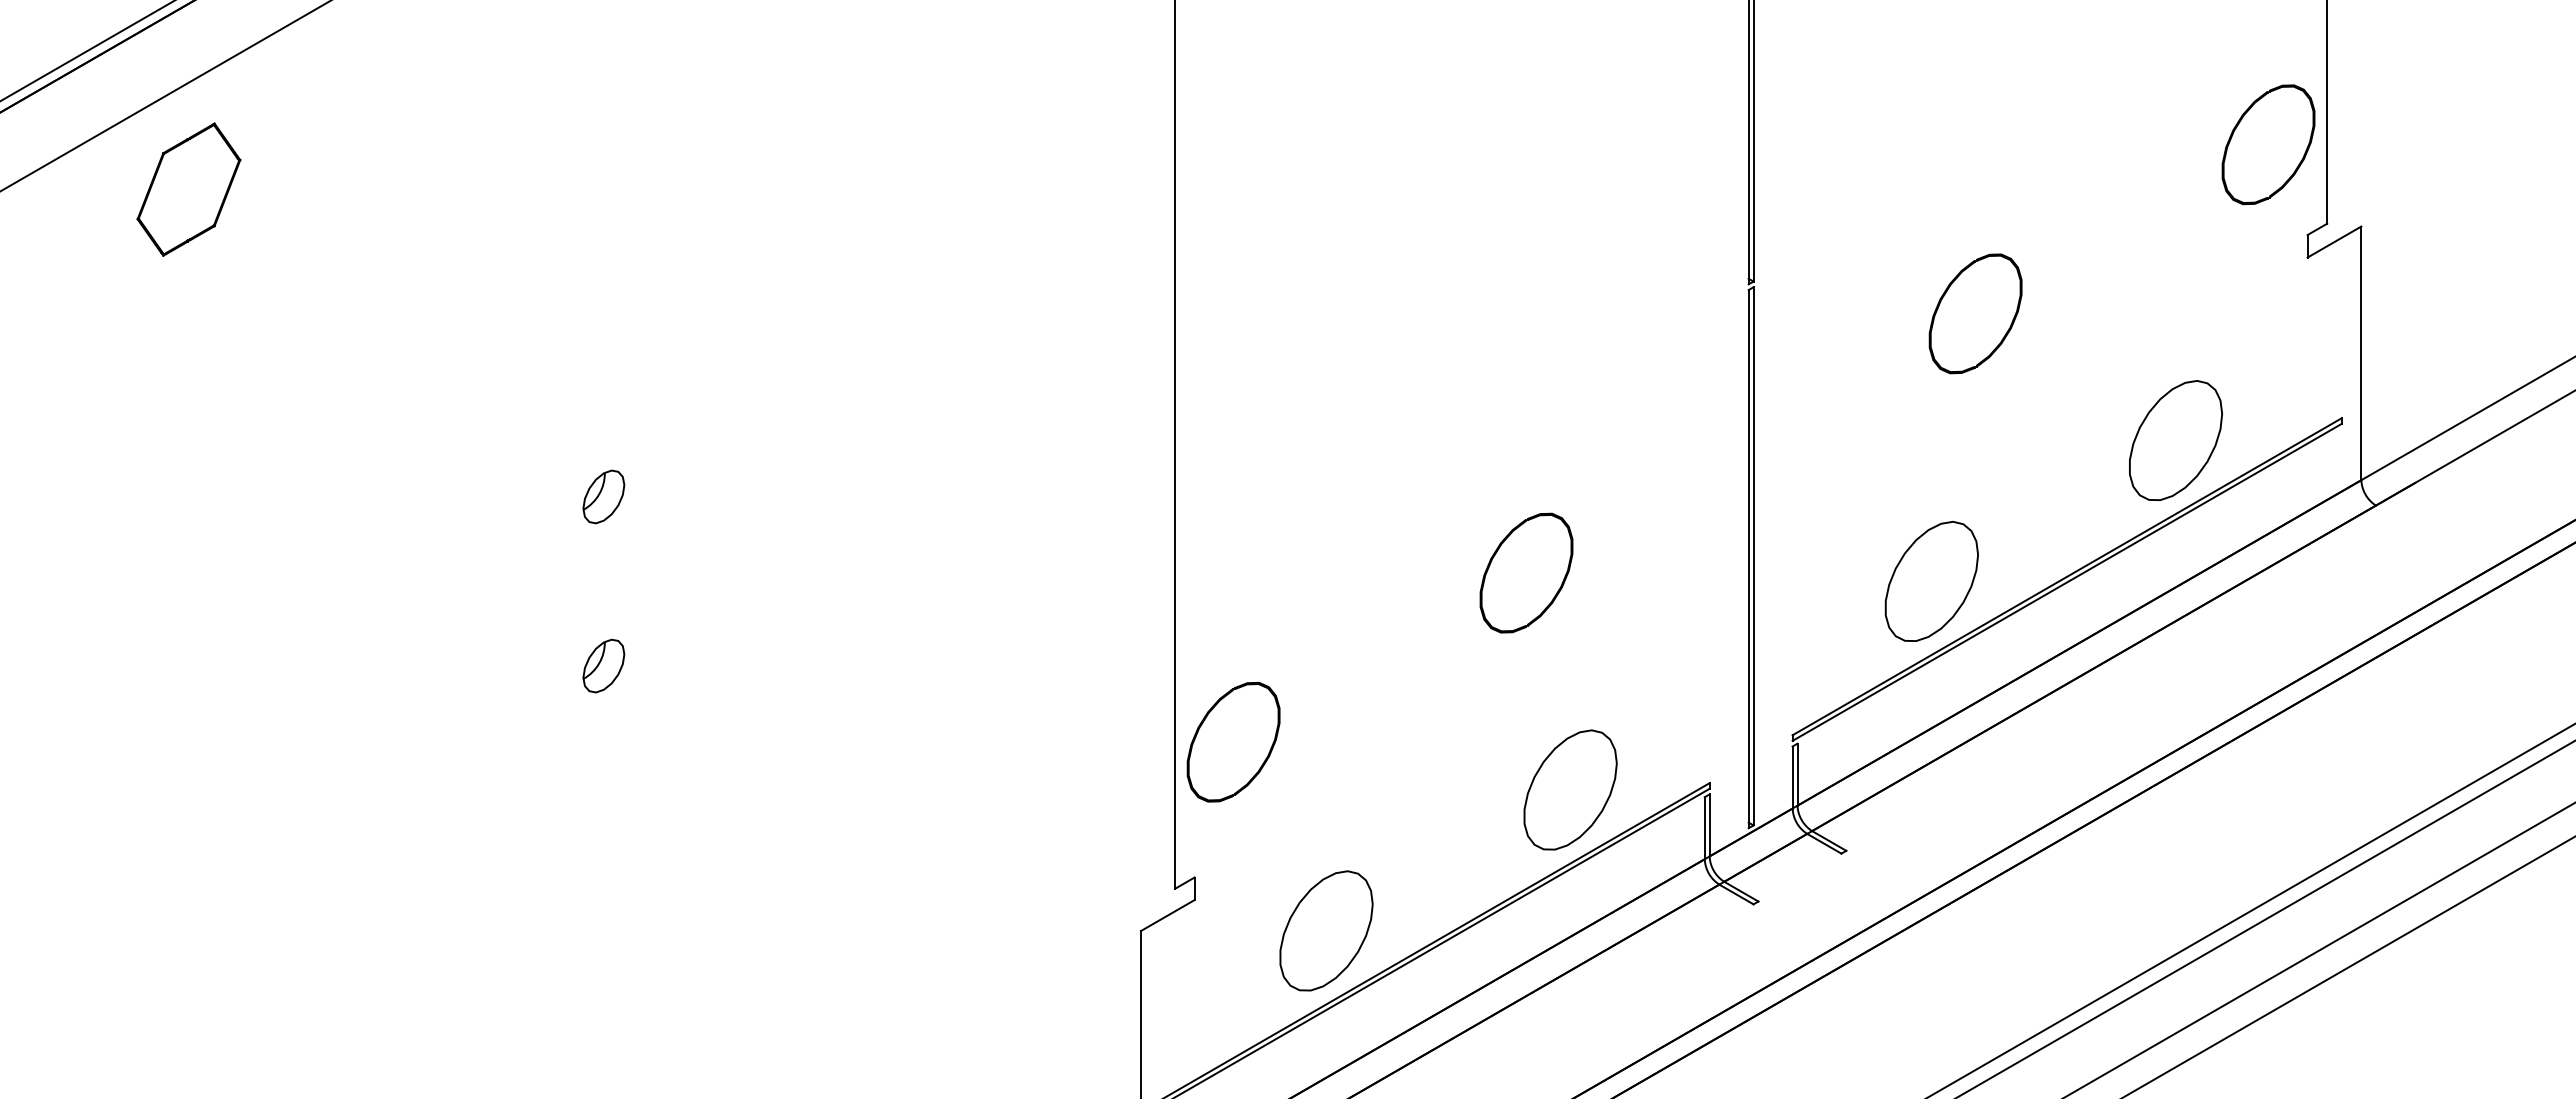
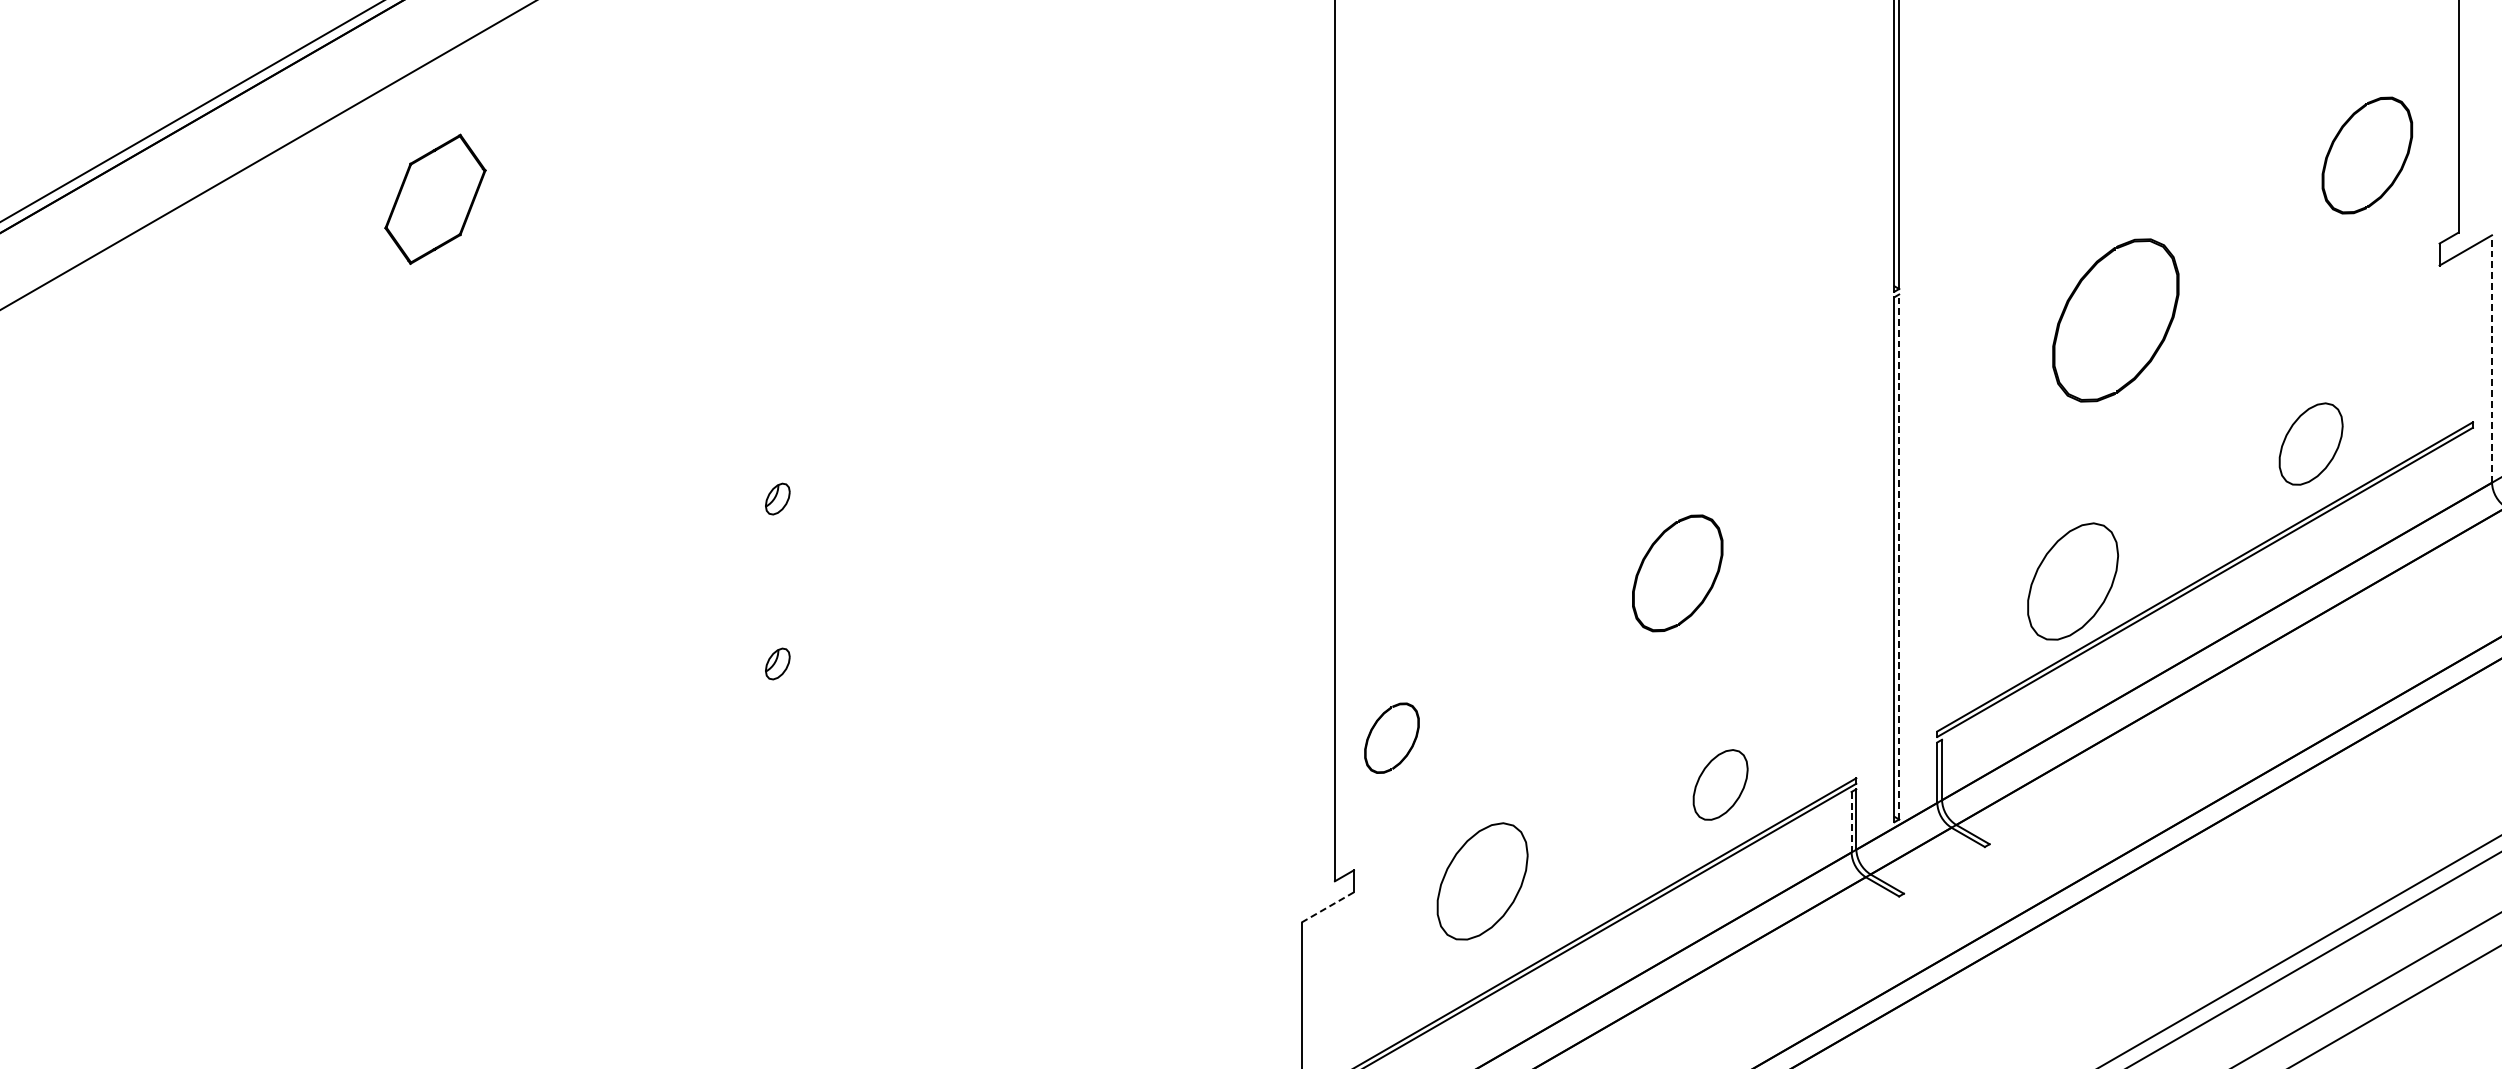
part: (2268, 144) -> (2367, 155), moved
part: (188, 189) -> (435, 199), moved
part: (1975, 313) -> (2115, 320), size x1.4
line: (2361, 353) -> (2492, 359), solid -> dashed
part: (2175, 440) -> (2310, 444), size x0.7
part: (603, 496) -> (777, 498), size x0.6
line: (1753, 555) -> (1899, 556), solid -> dashed
part: (603, 665) -> (777, 663), size x0.6
part: (1233, 741) -> (1391, 737), size x0.6
part: (1570, 789) -> (1720, 784), size x0.6
line: (1704, 828) -> (1851, 822), solid -> dashed
line: (1167, 915) -> (1327, 907), solid -> dashed
part: (1326, 930) -> (1482, 881), moved

